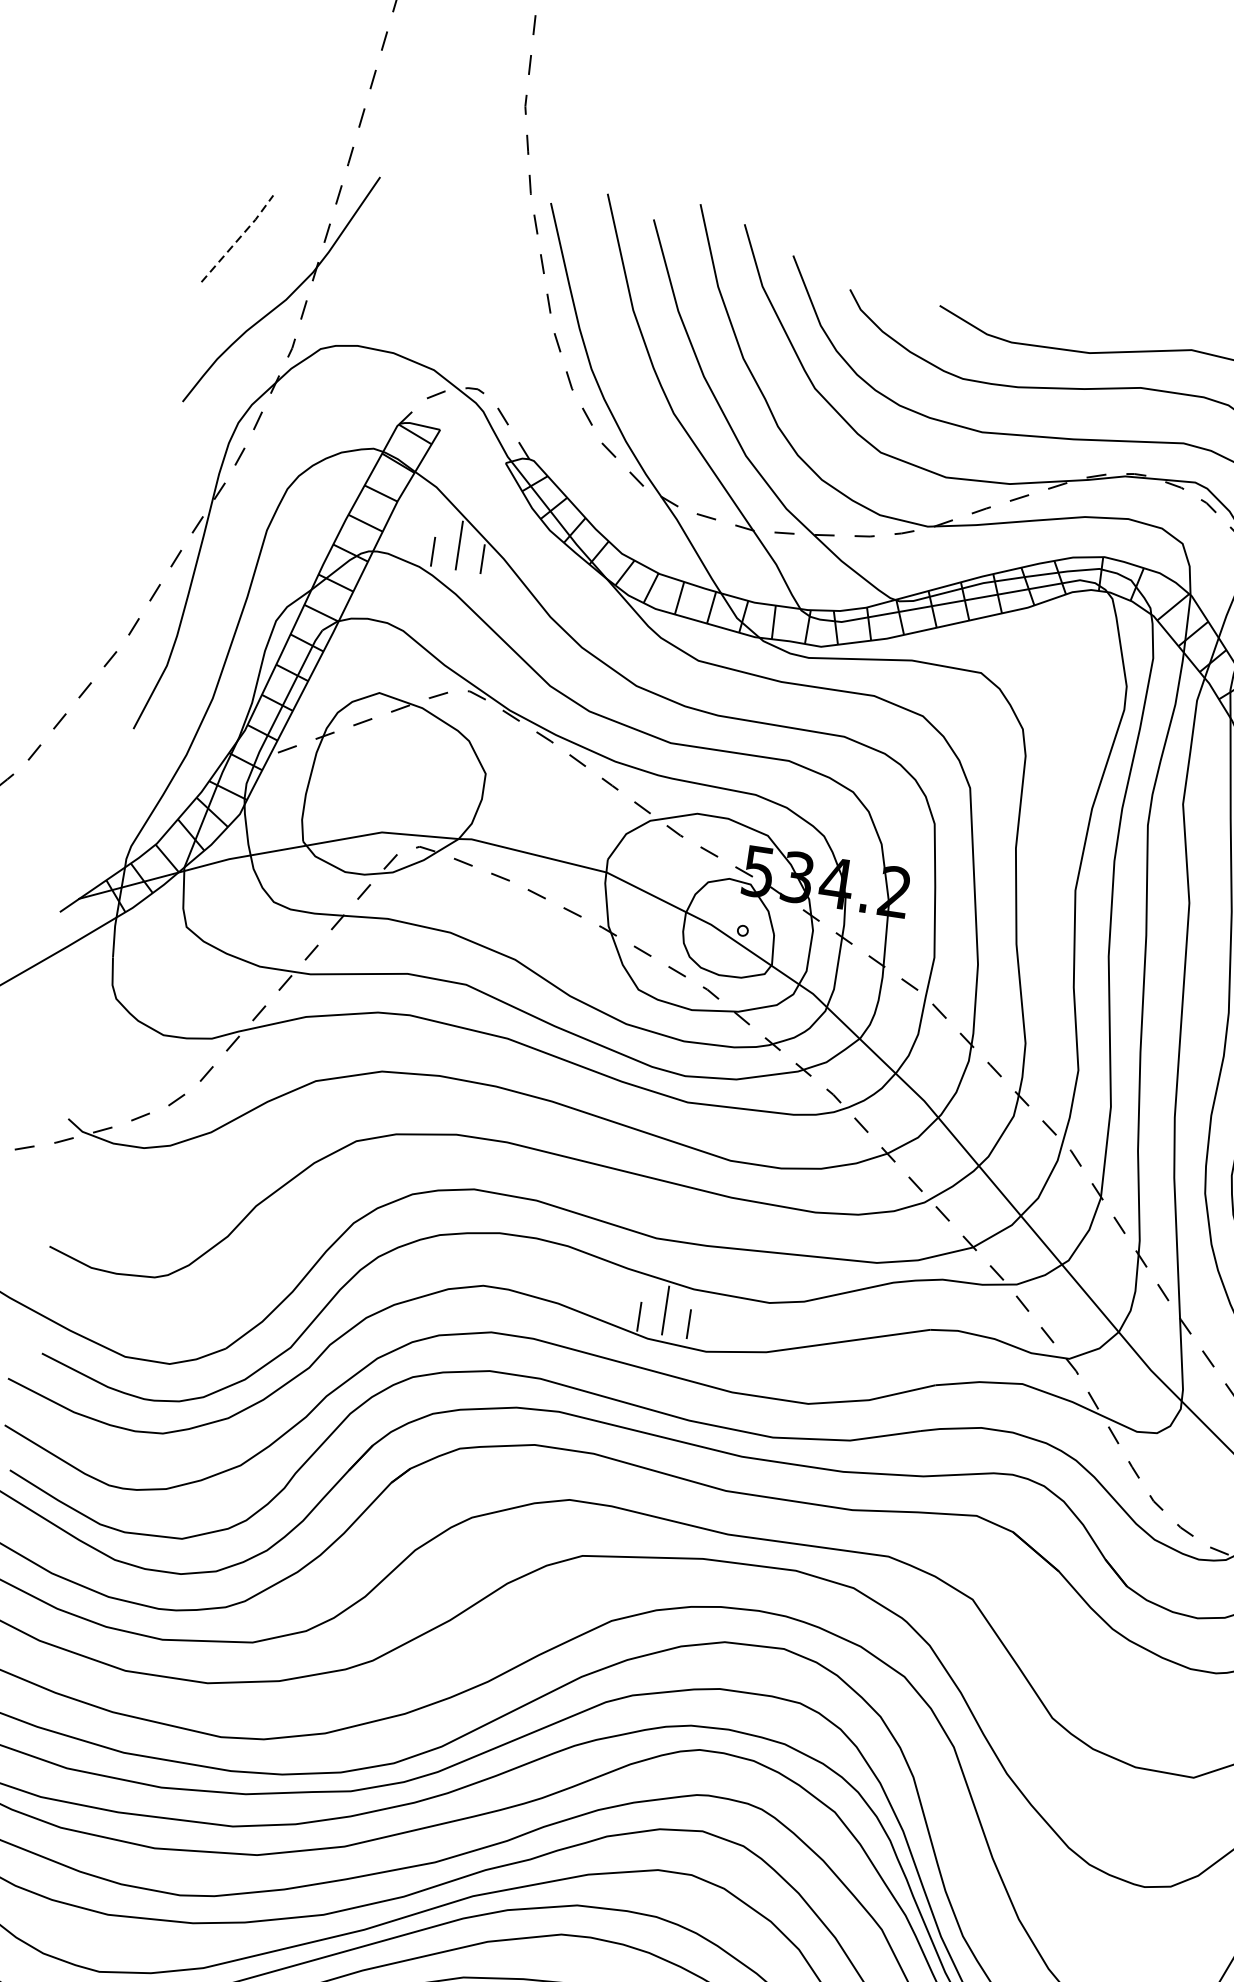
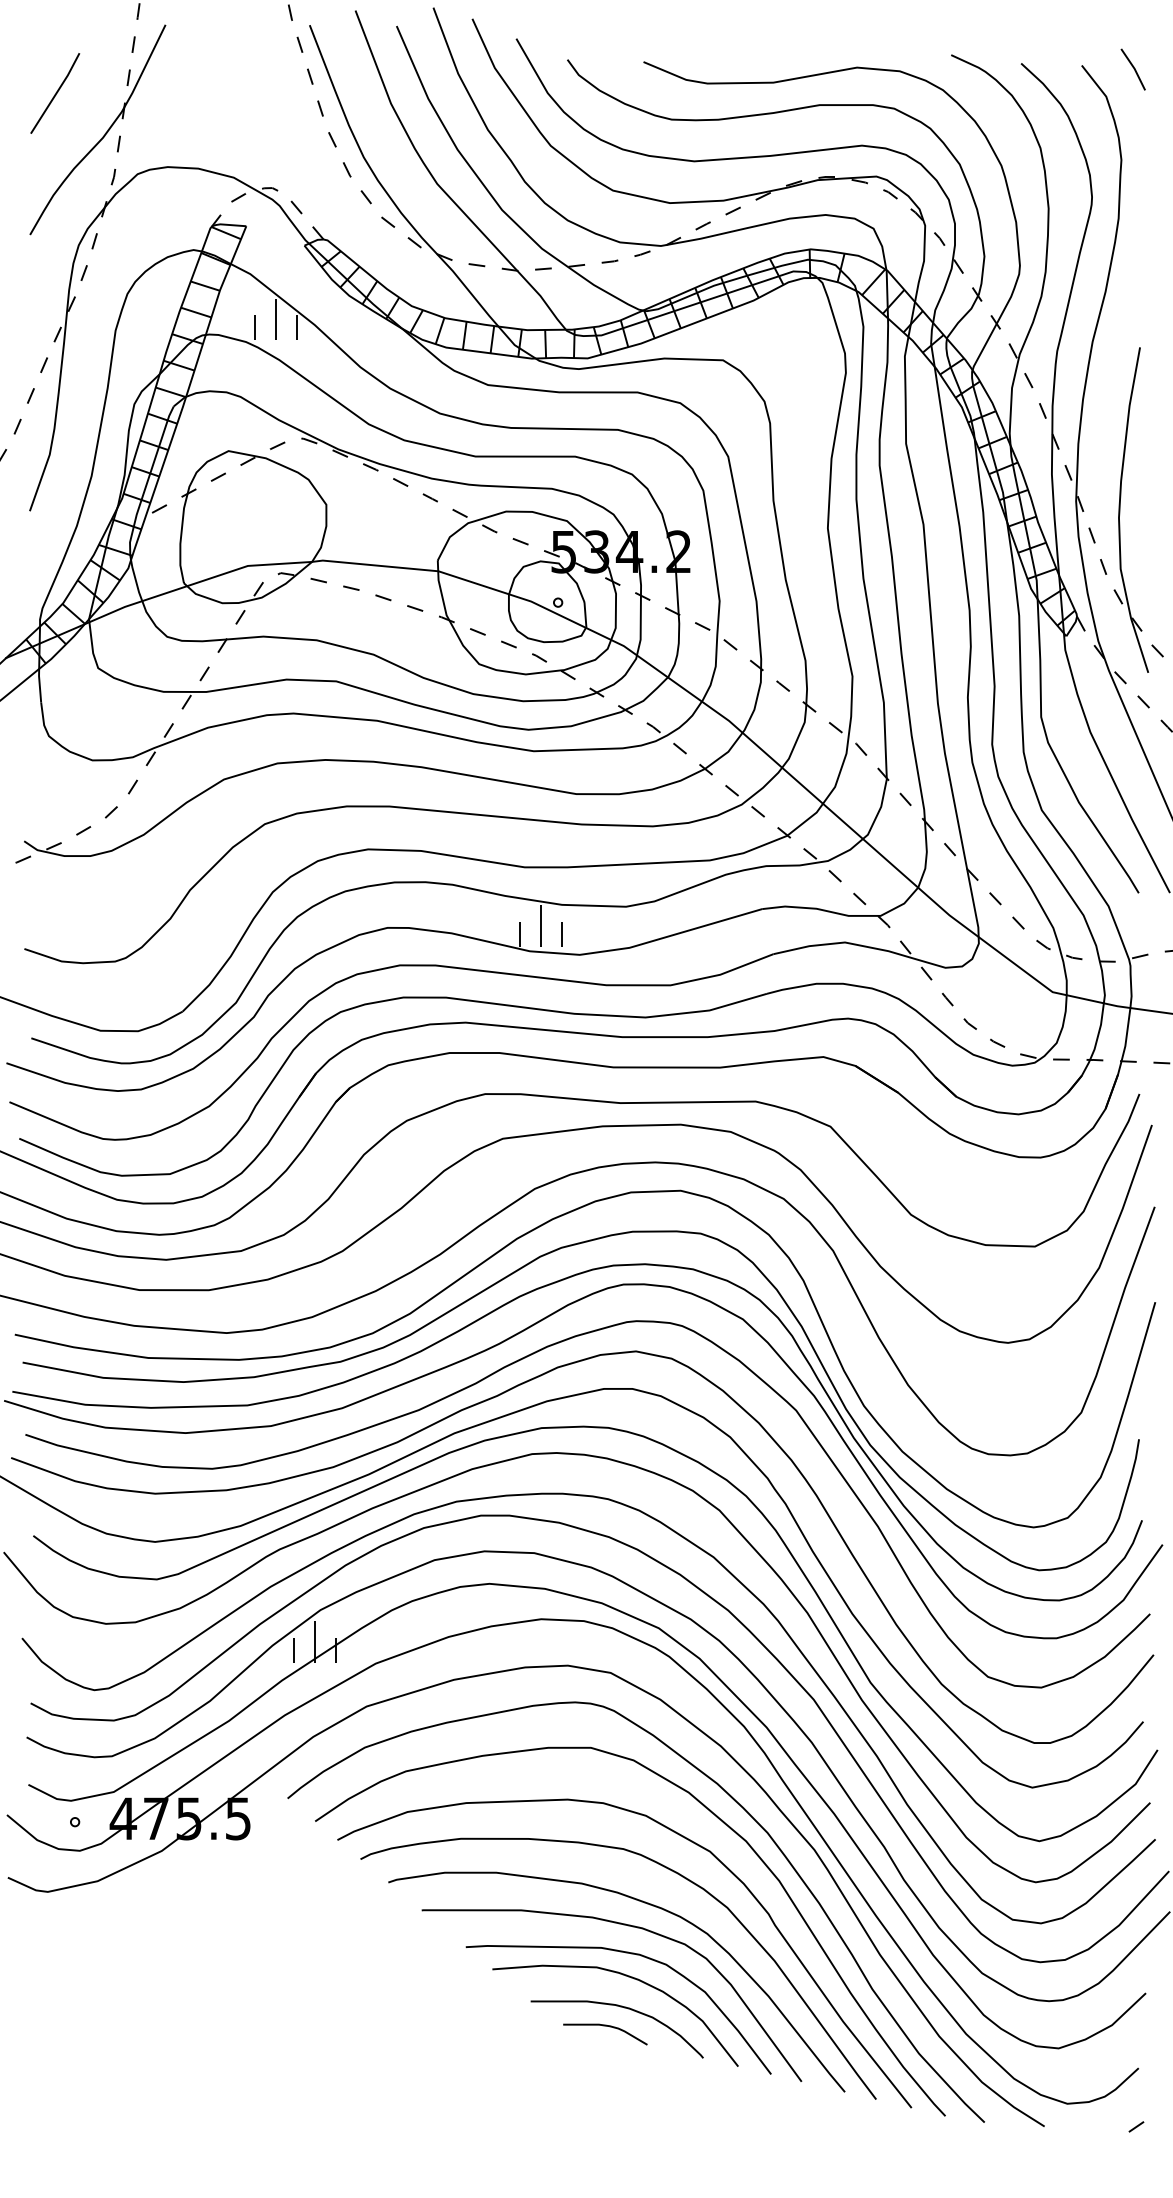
line: (239, 237) -> (56, 92), dashed -> solid

